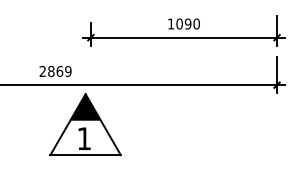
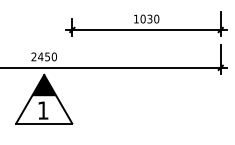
text: (187, 23) -> (149, 18), 1090 -> 1030
text: (59, 71) -> (47, 56), 2869 -> 2450
part: (85, 124) -> (44, 99), moved

